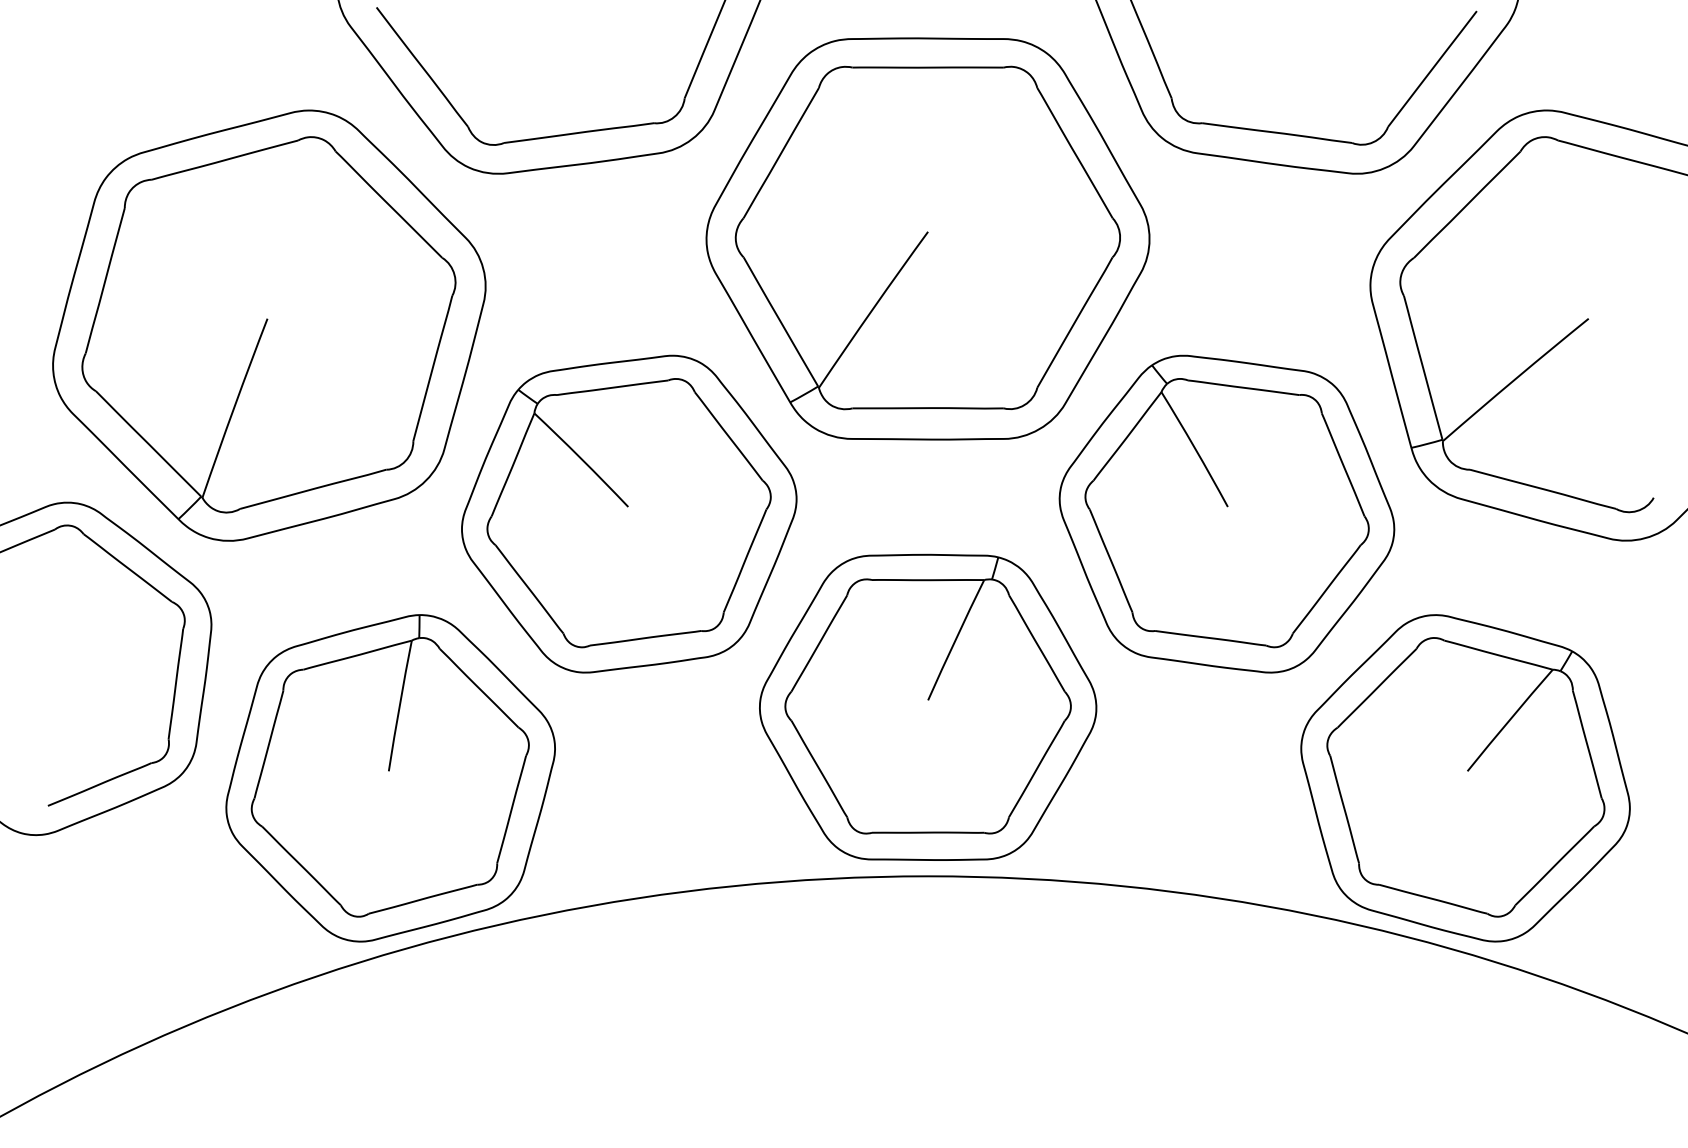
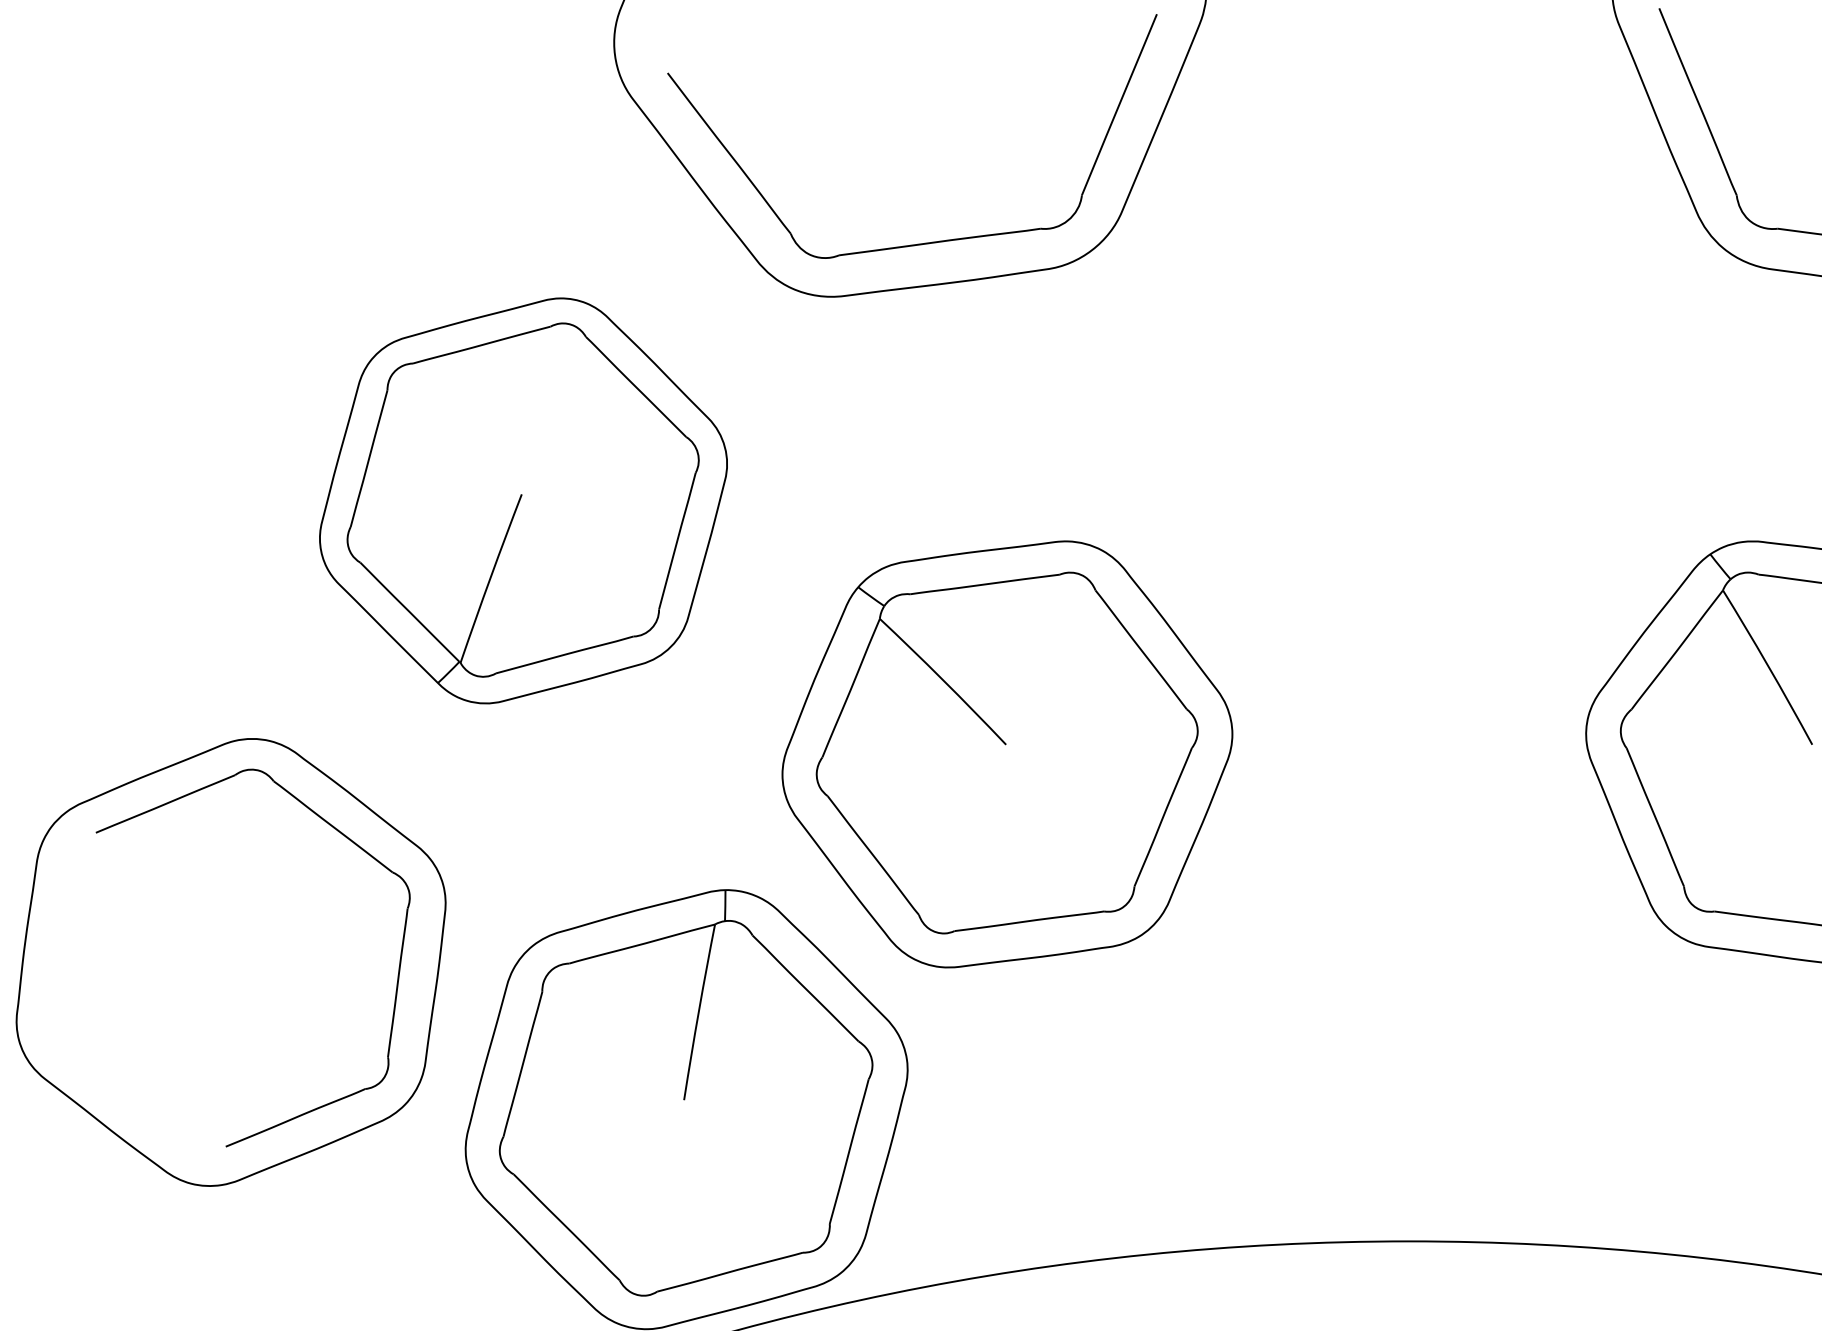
part: (927, 238) -> (1408, 383), removed
part: (269, 325) -> (523, 500), size x0.7
part: (928, 706) -> (1409, 1013), removed

